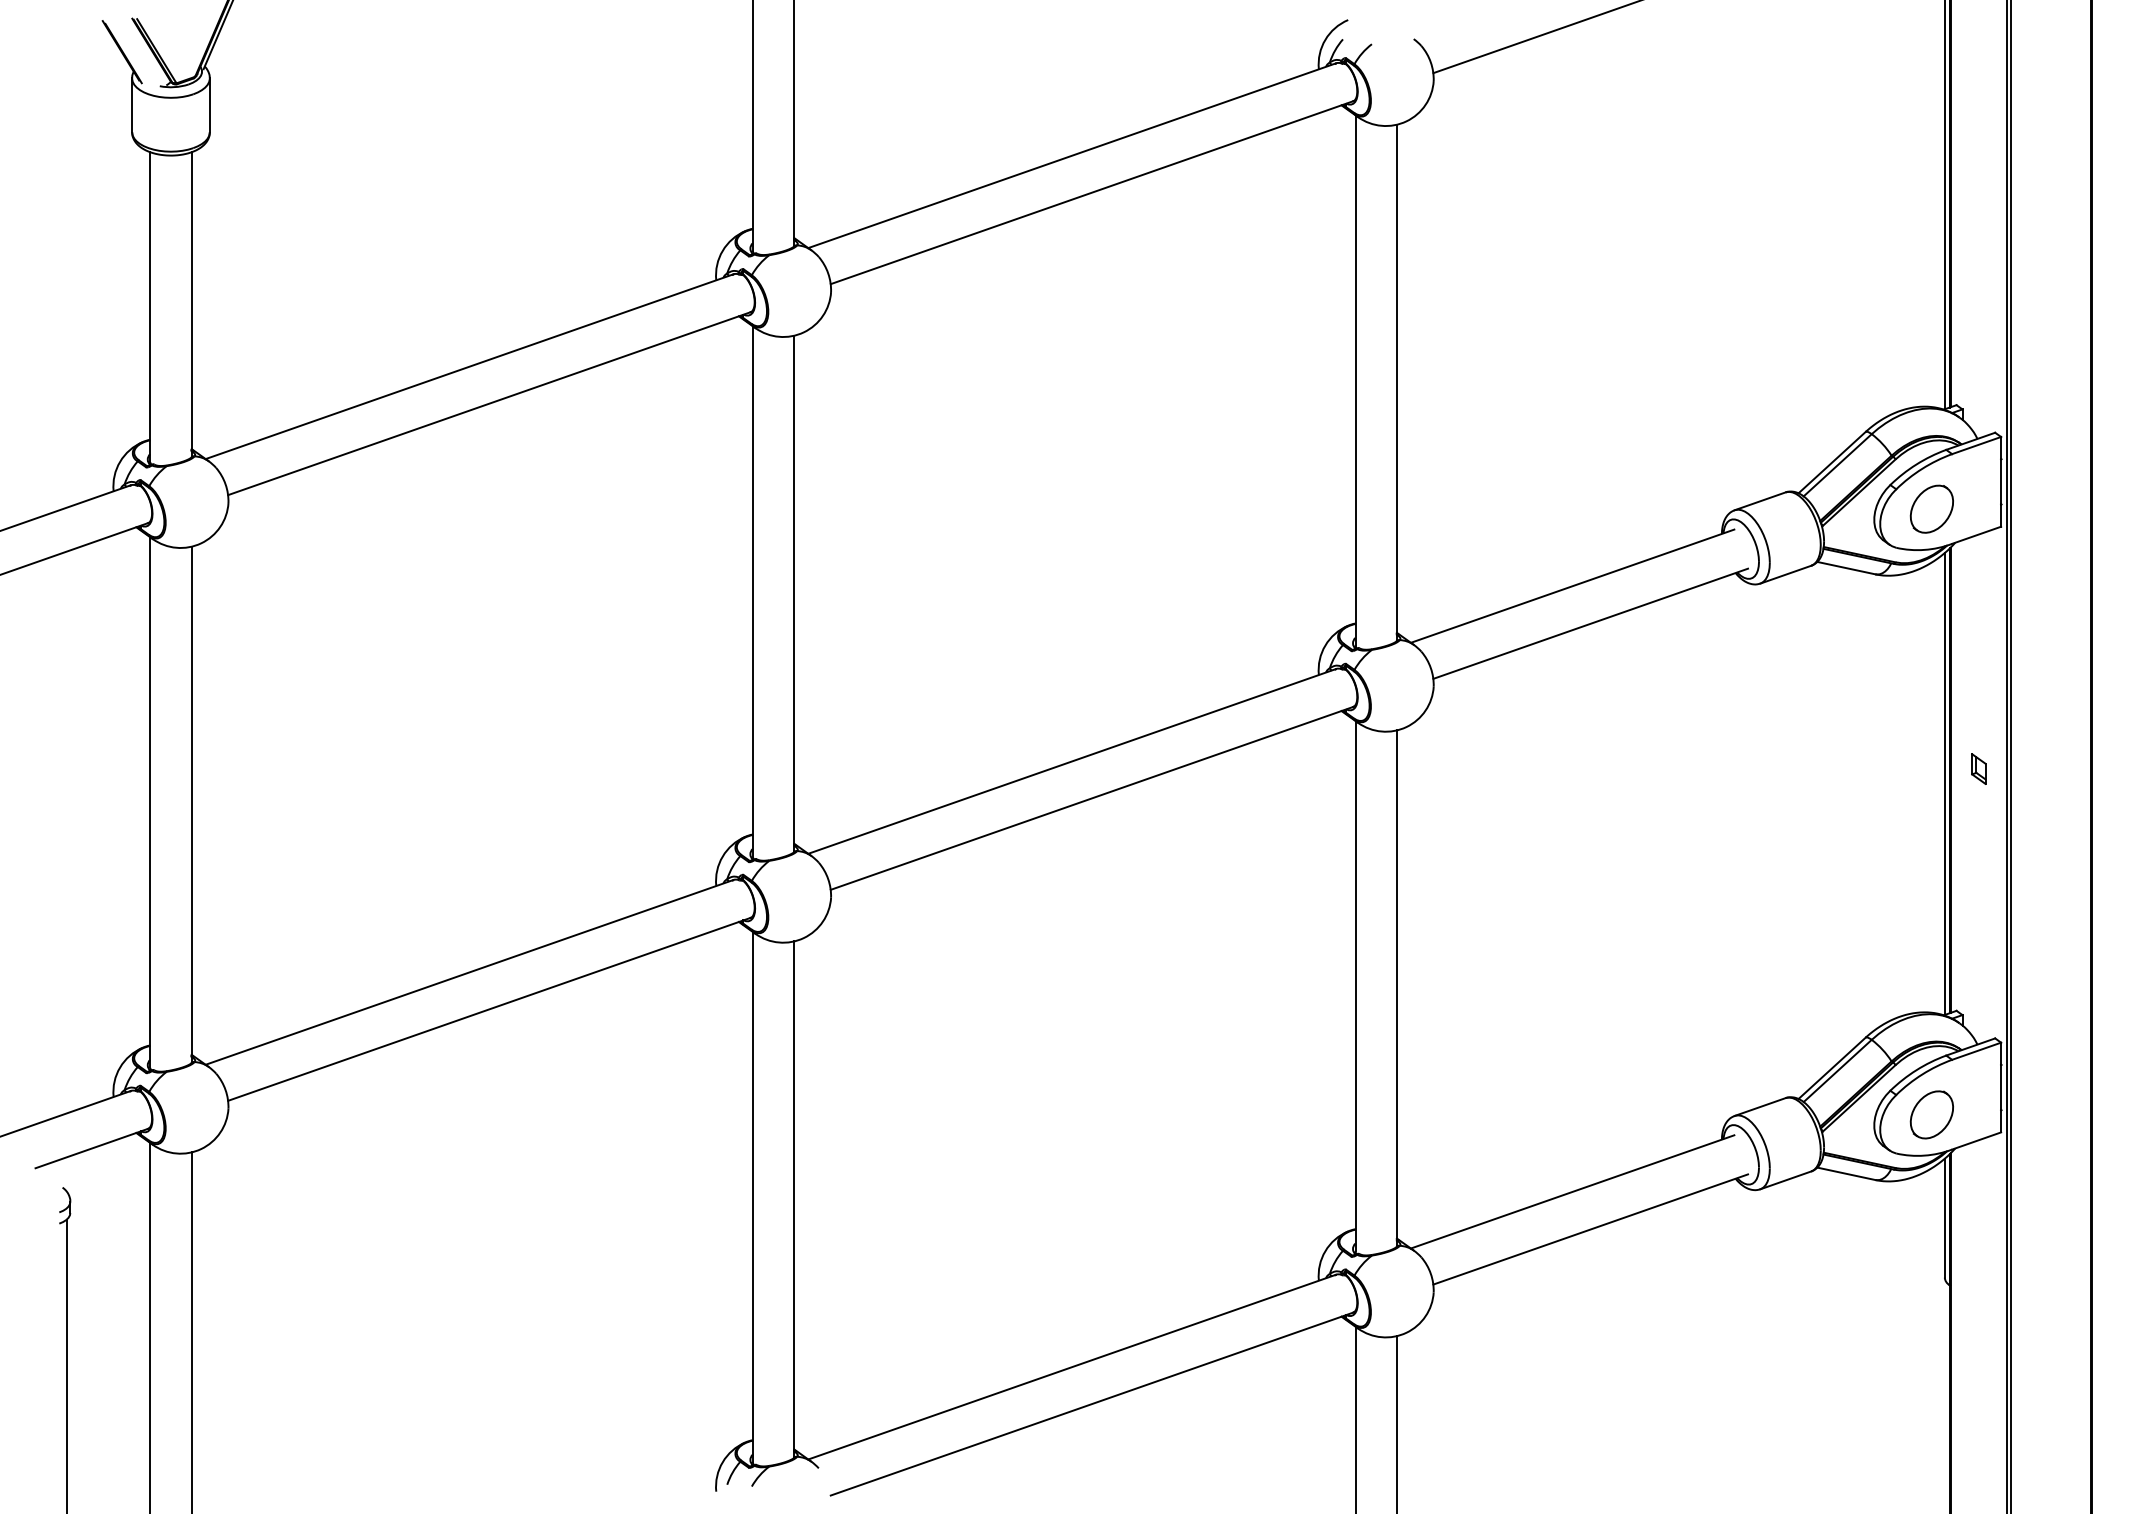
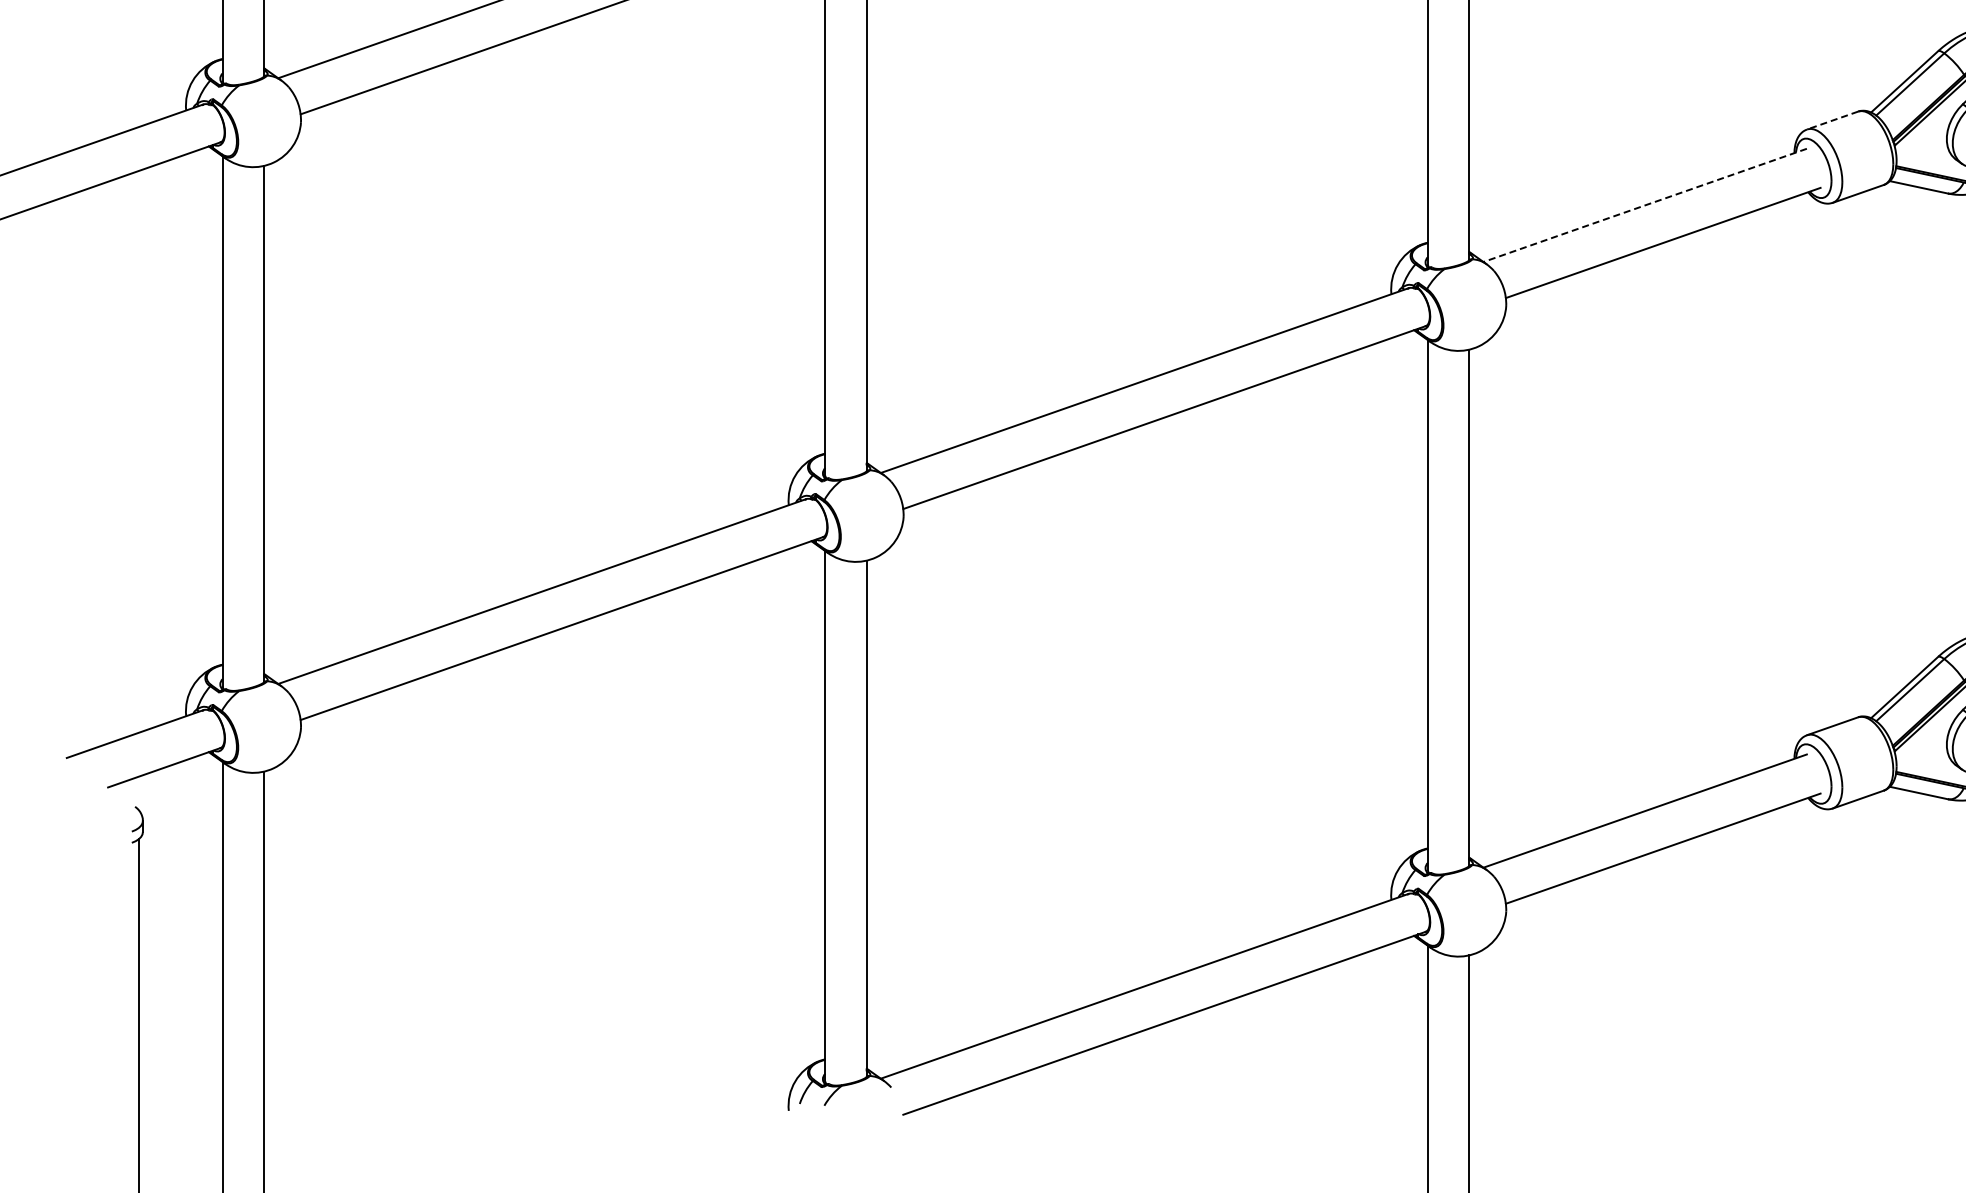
line: (1760, 501) -> (1833, 120), solid -> dashed
line: (1572, 586) -> (1645, 205), solid -> dashed

